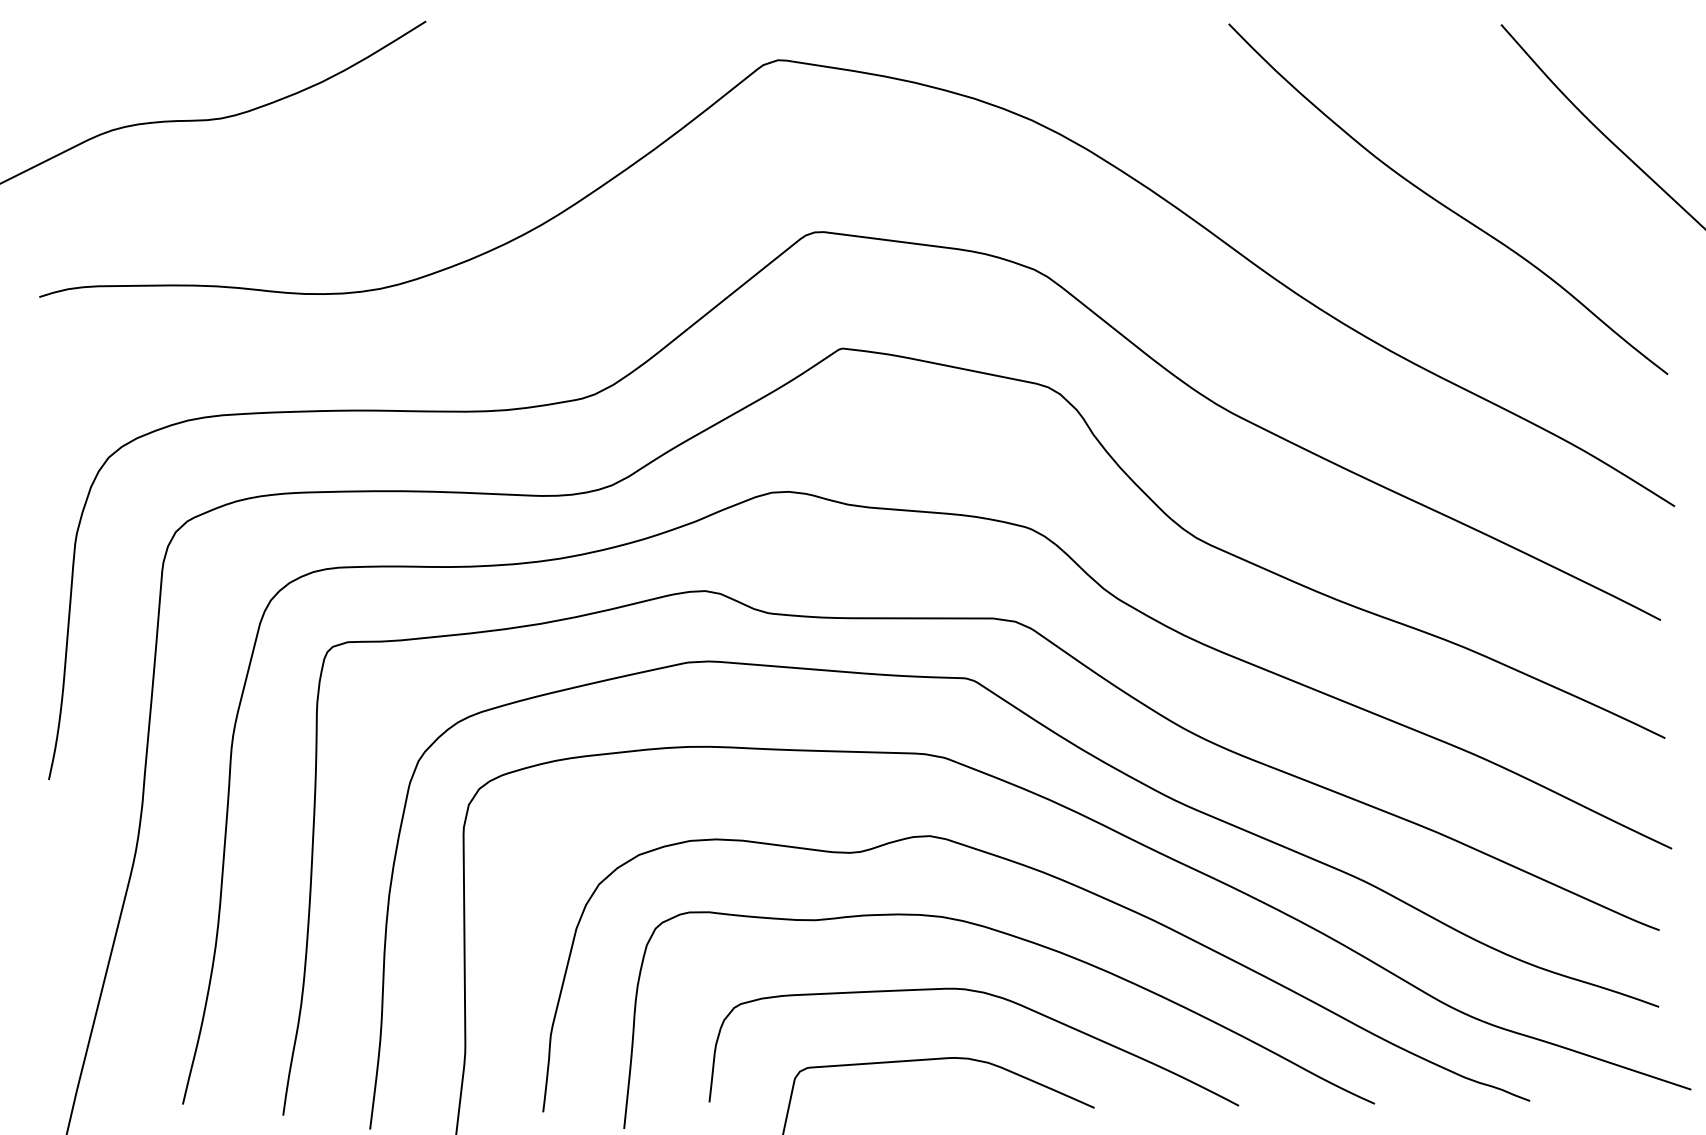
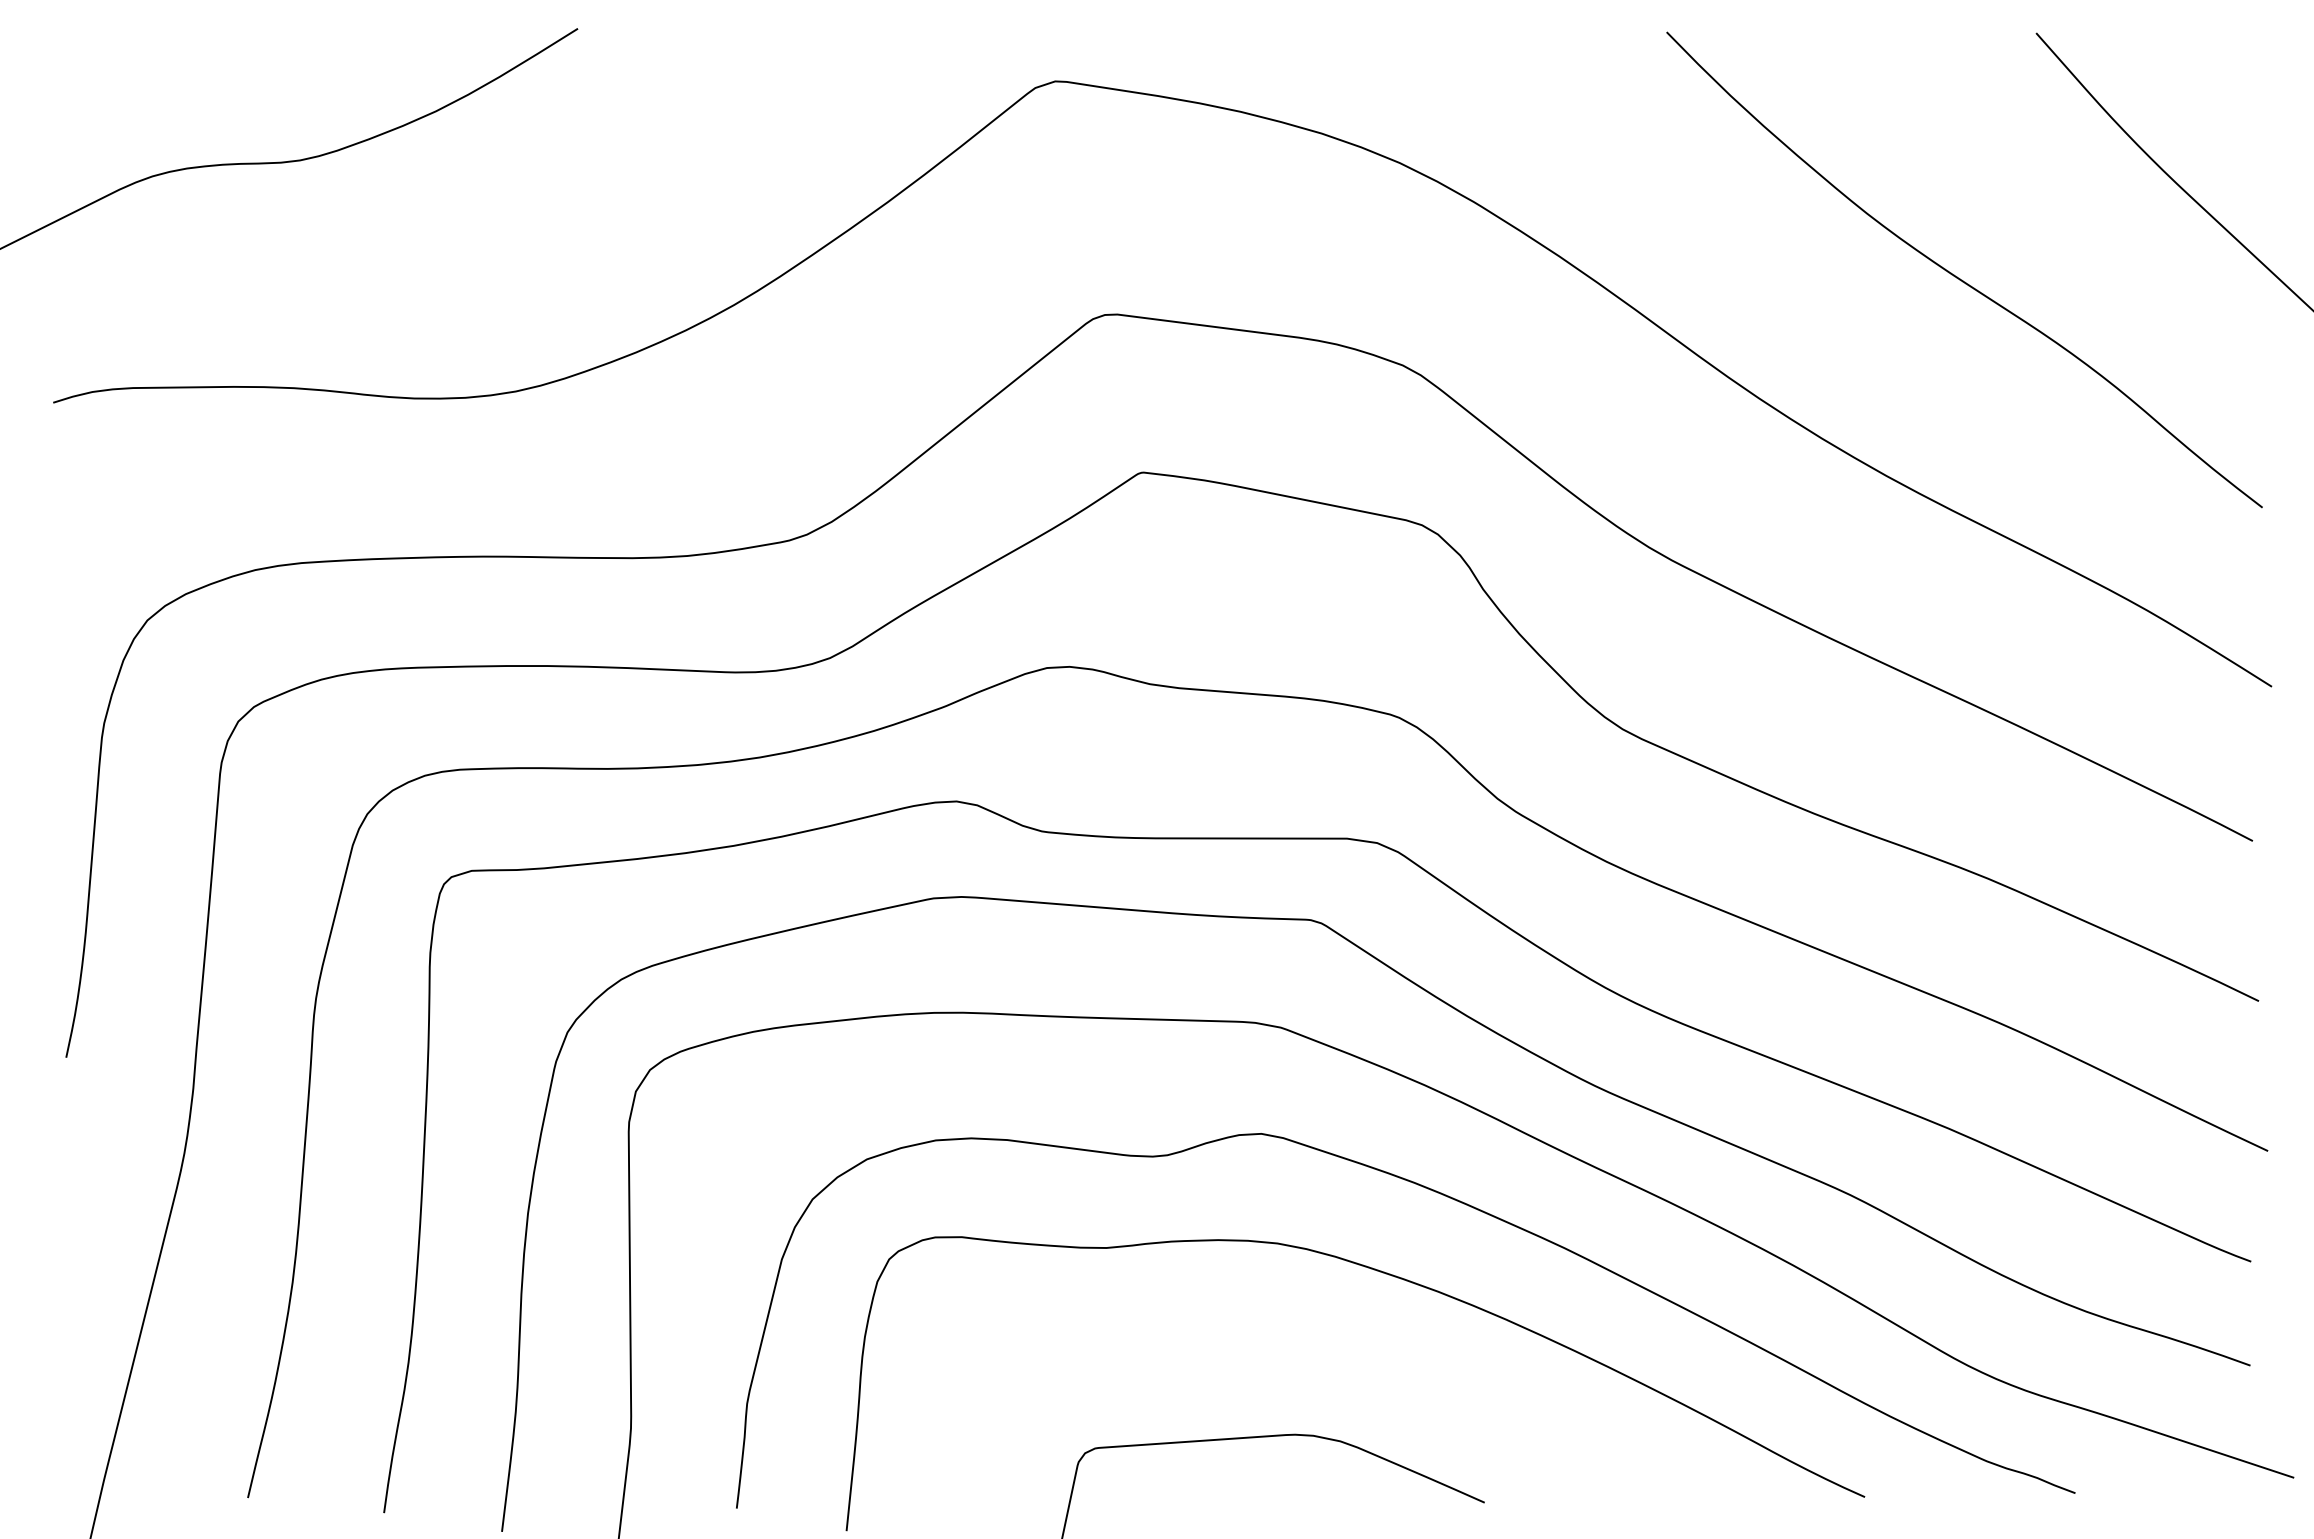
curve: (989, 995) -> (1341, 1349), removed

